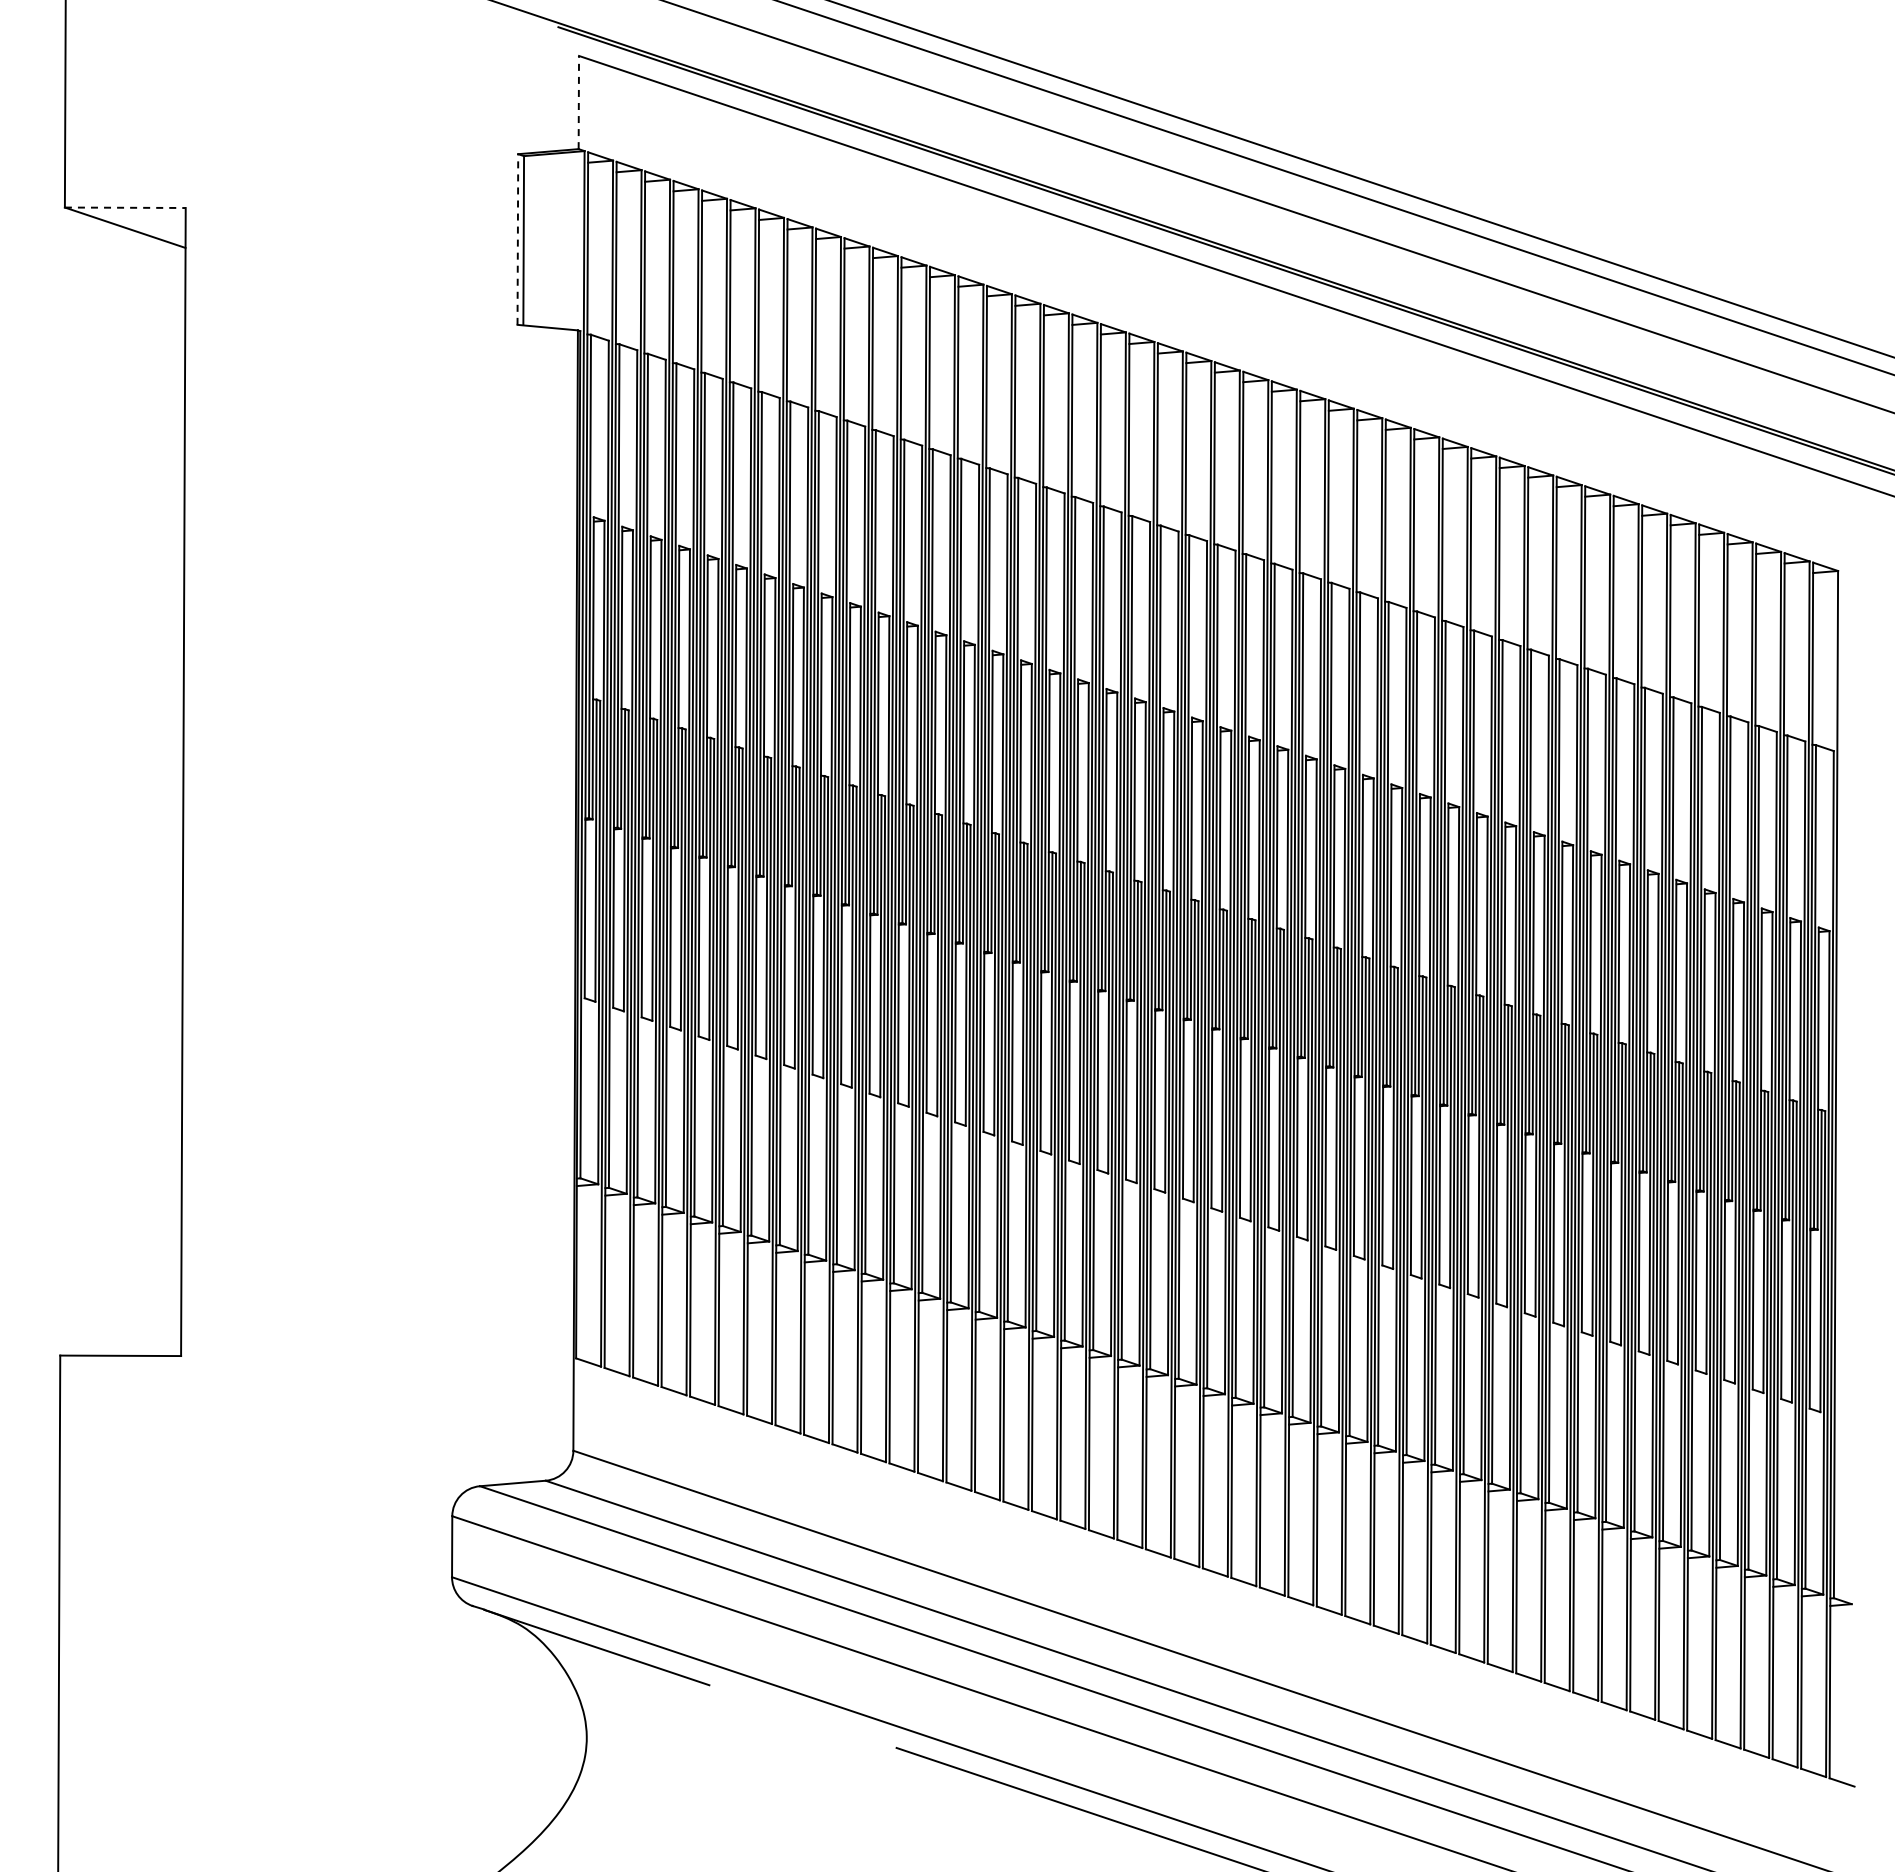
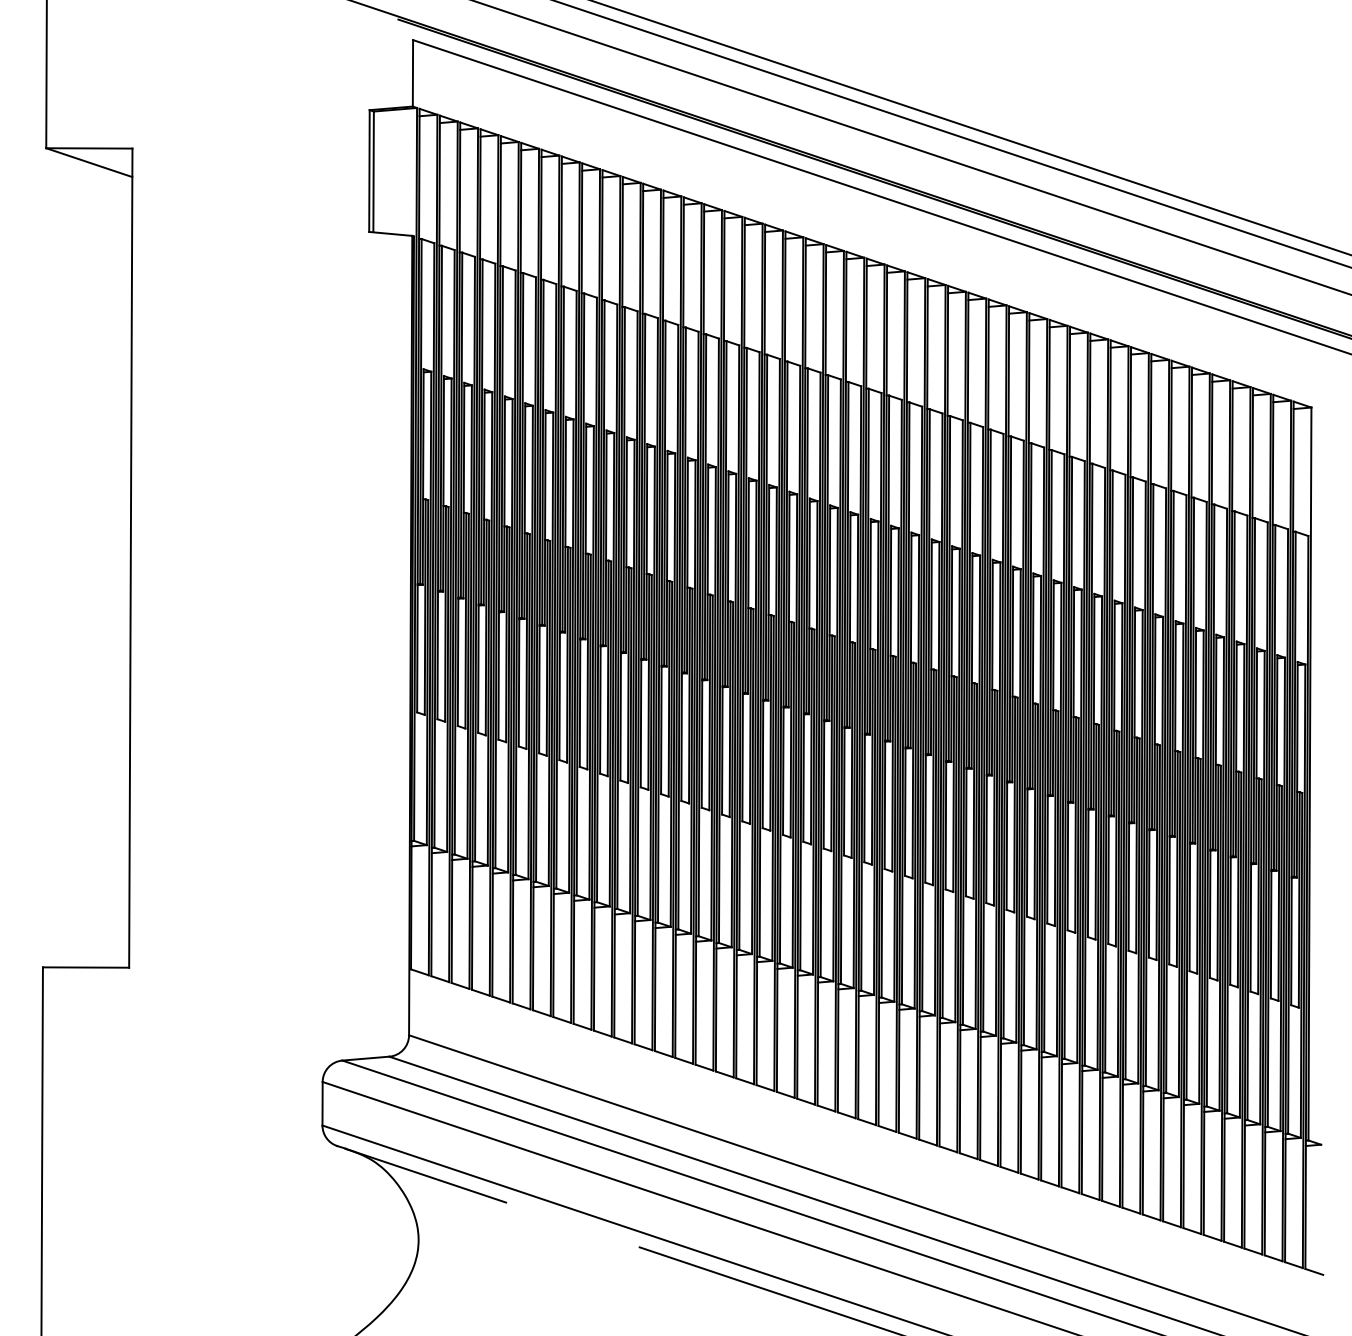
line: (578, 102) -> (412, 73), dashed -> solid
line: (125, 207) -> (89, 148), dashed -> solid
line: (517, 239) -> (369, 171), dashed -> solid

